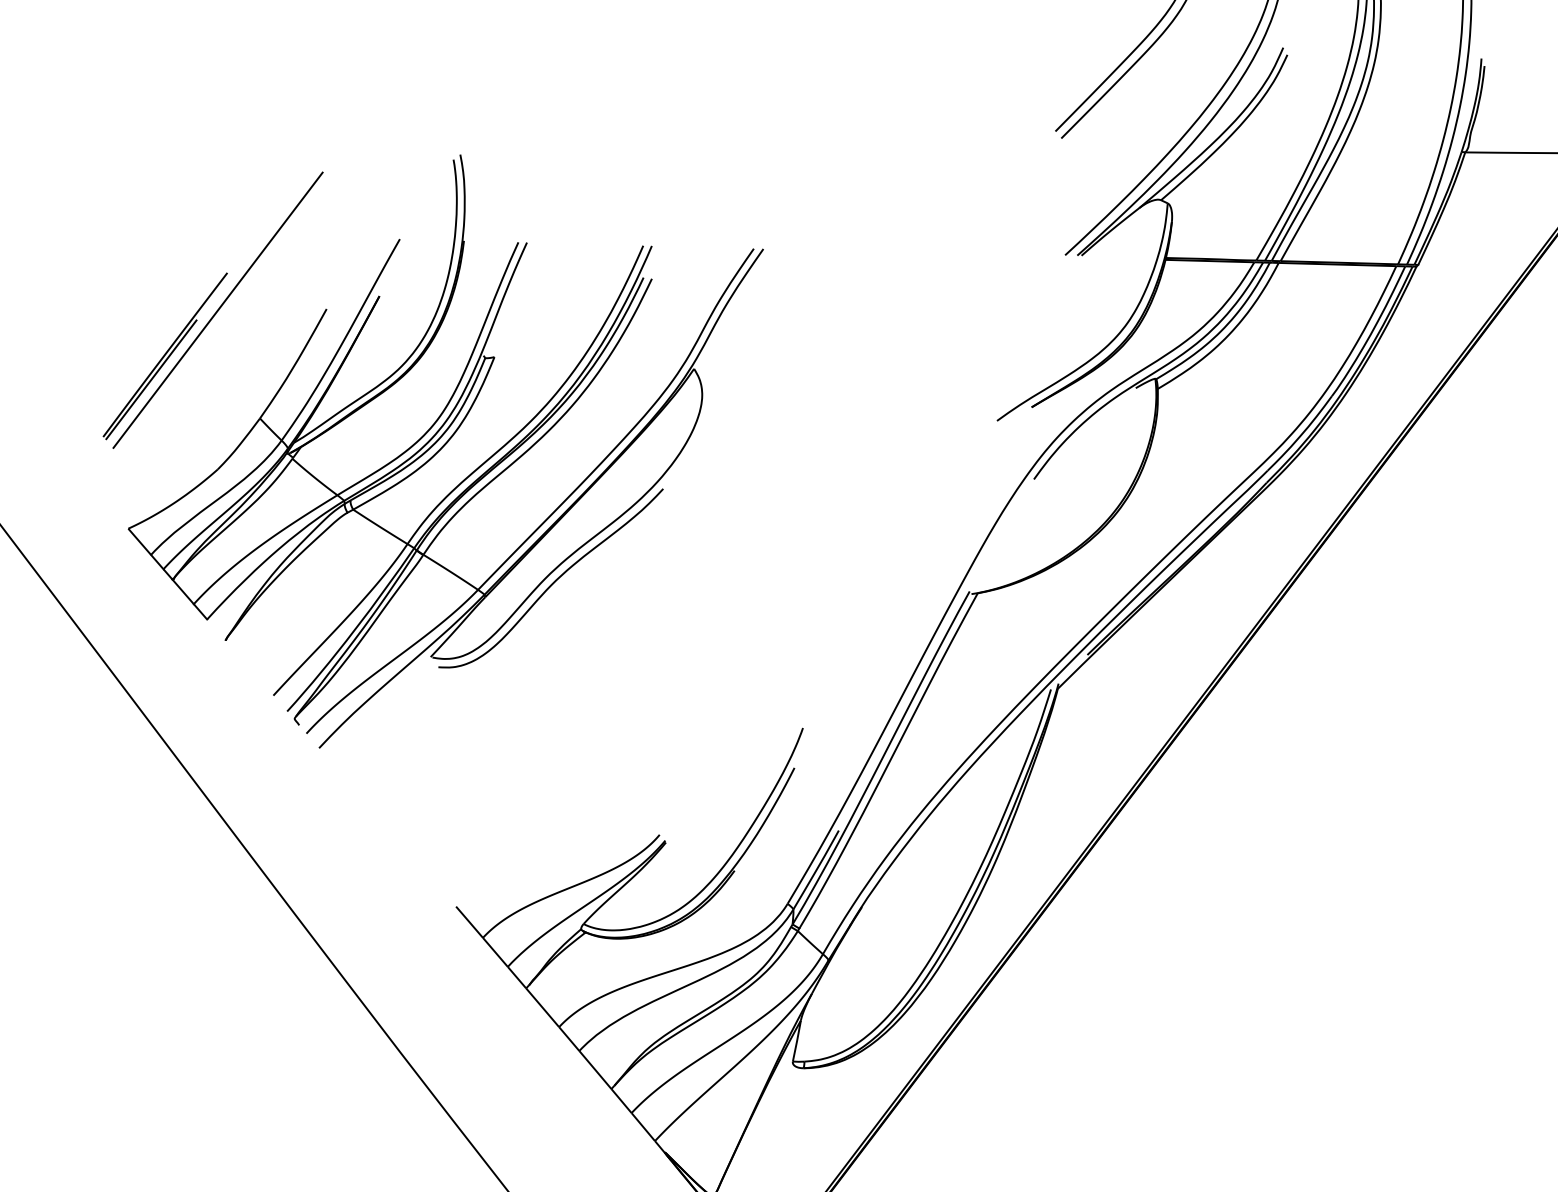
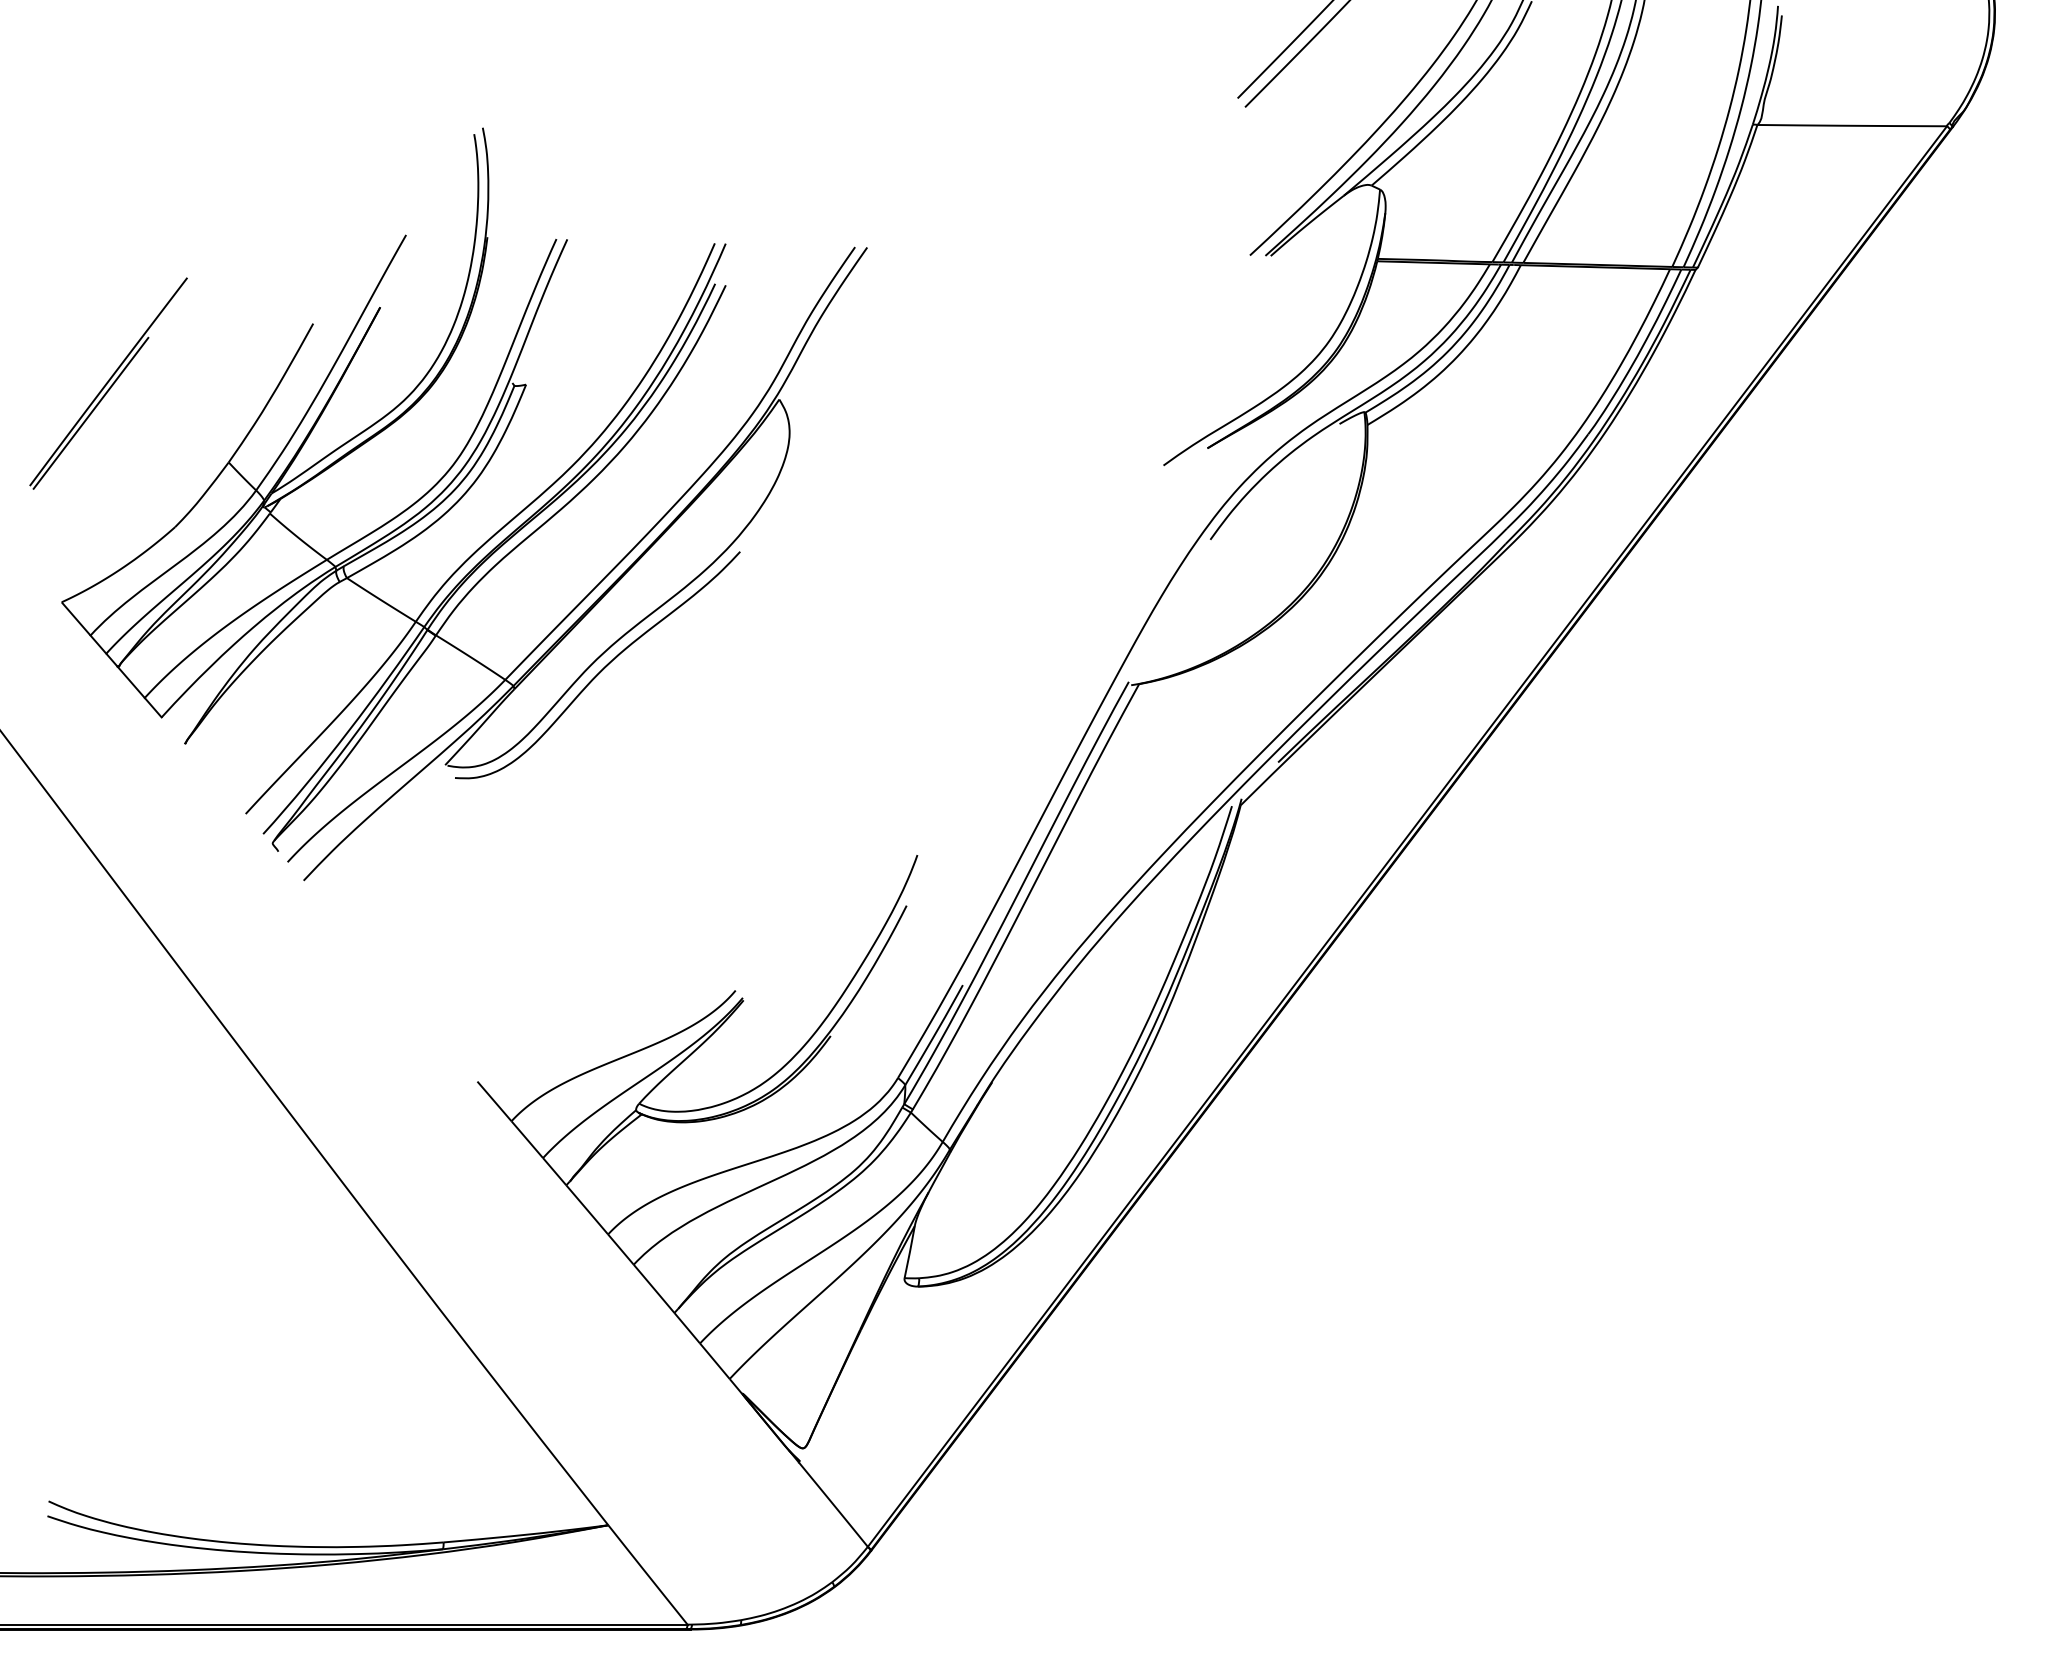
line: (218, 309) -> (175, 324), removed

